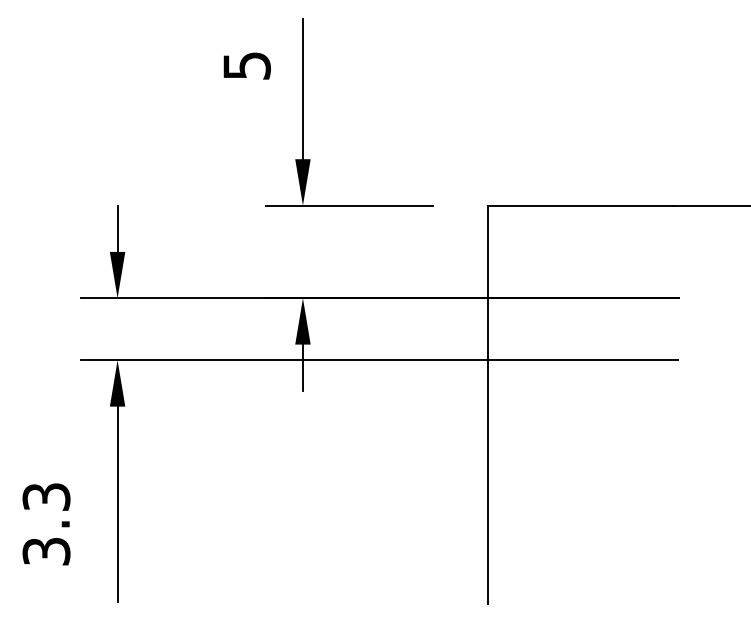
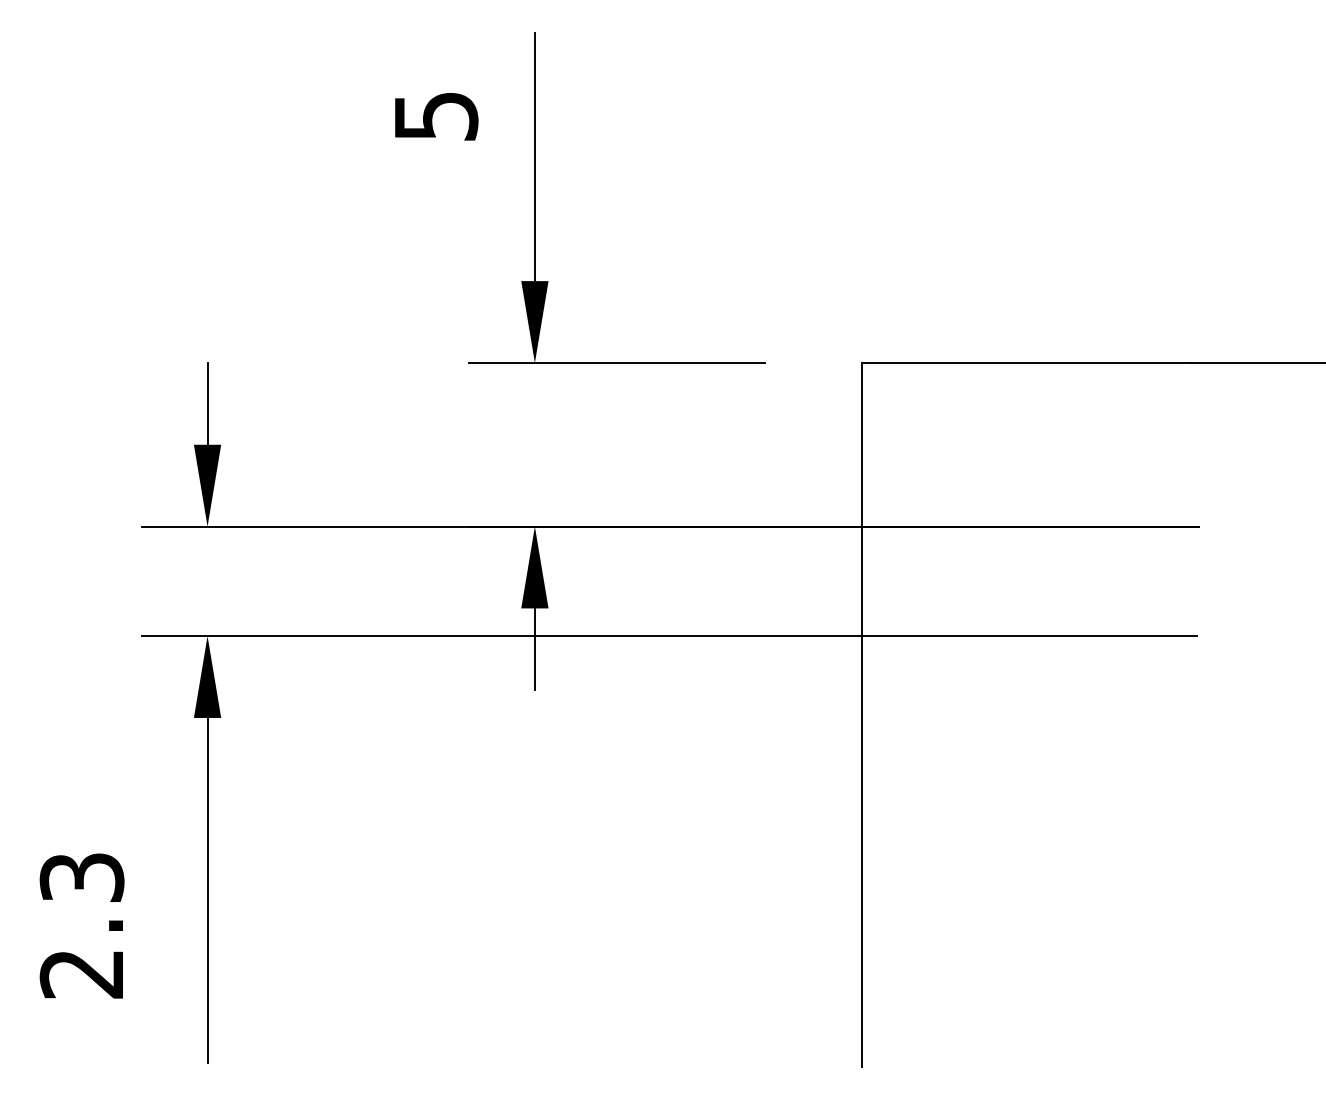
text: (46, 551) -> (82, 973), 3.3 -> 2.3

